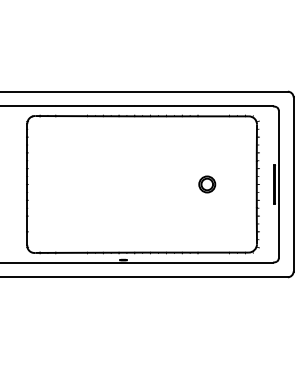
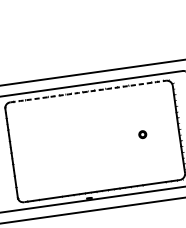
arc: (142, 116) -> (88, 91), solid -> dashed
part: (207, 184) -> (142, 134), size x0.6

